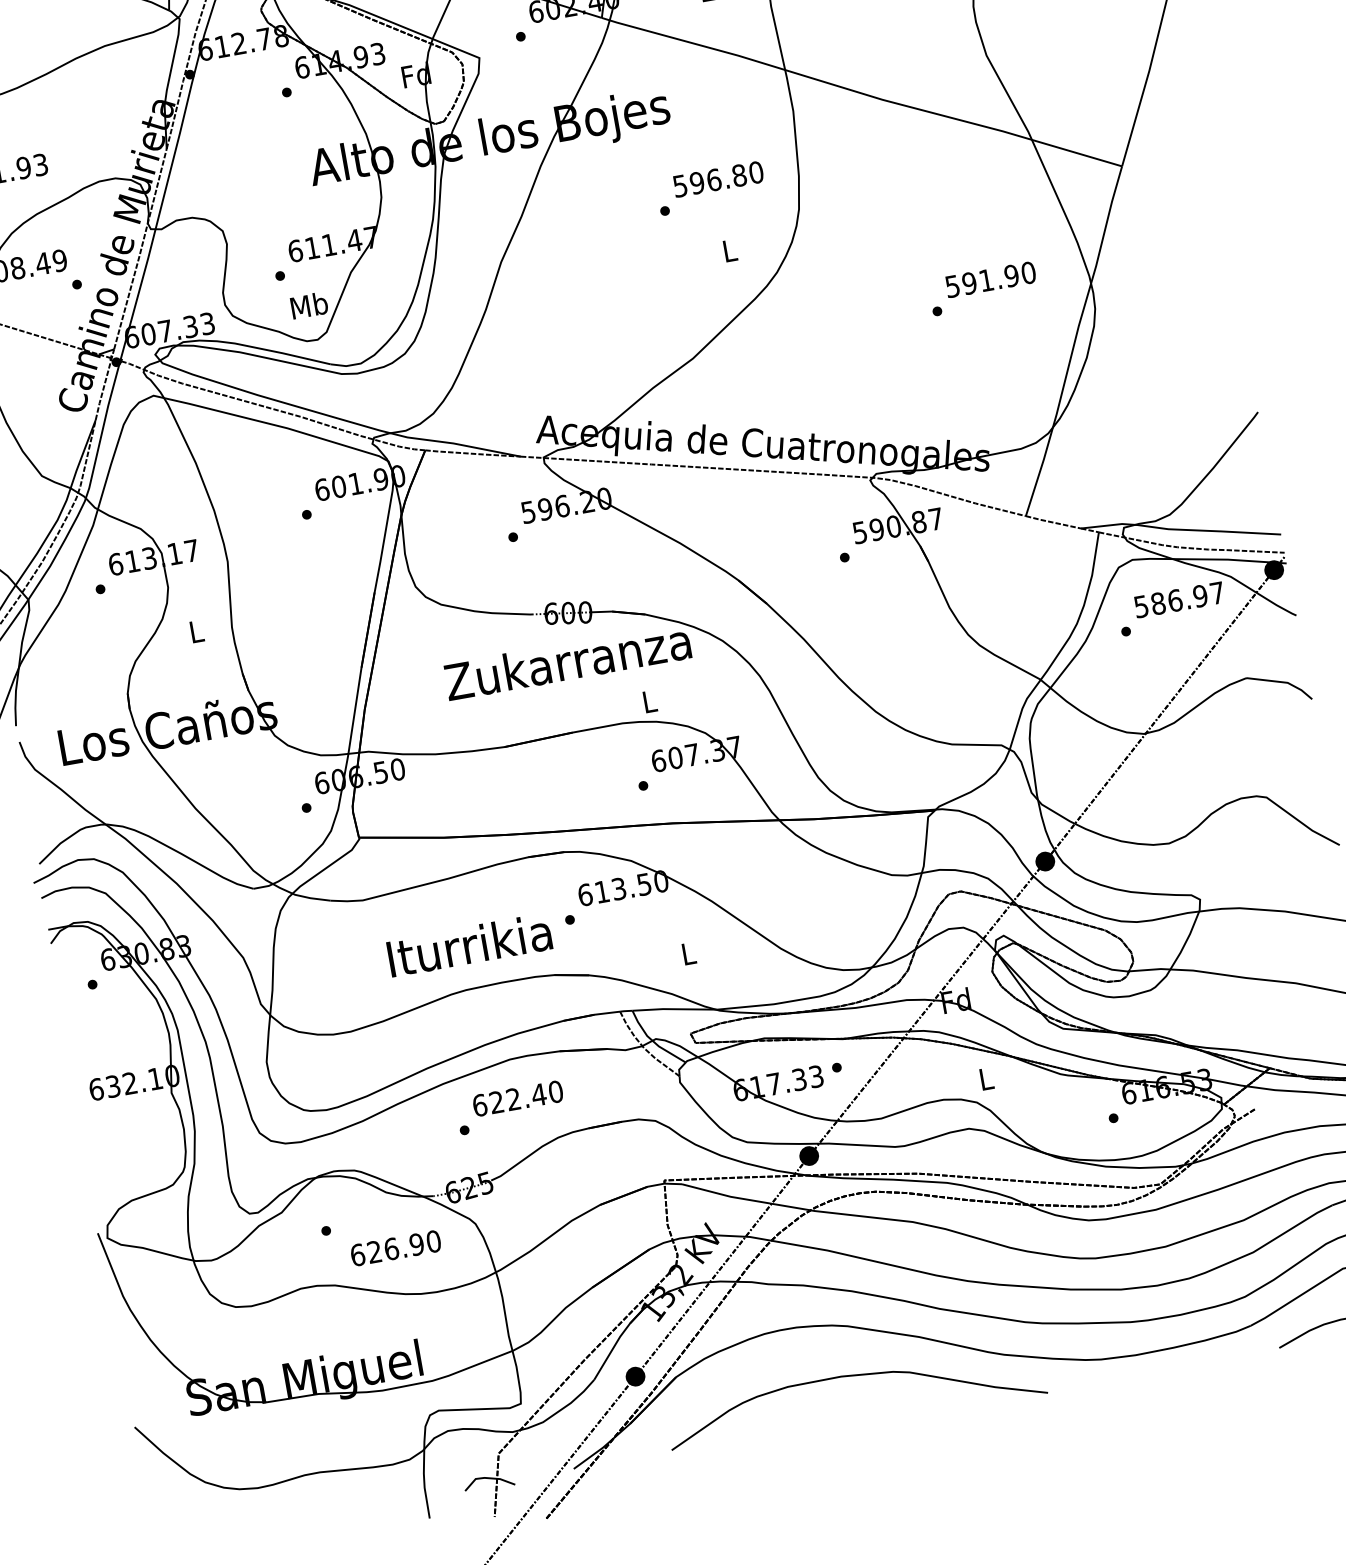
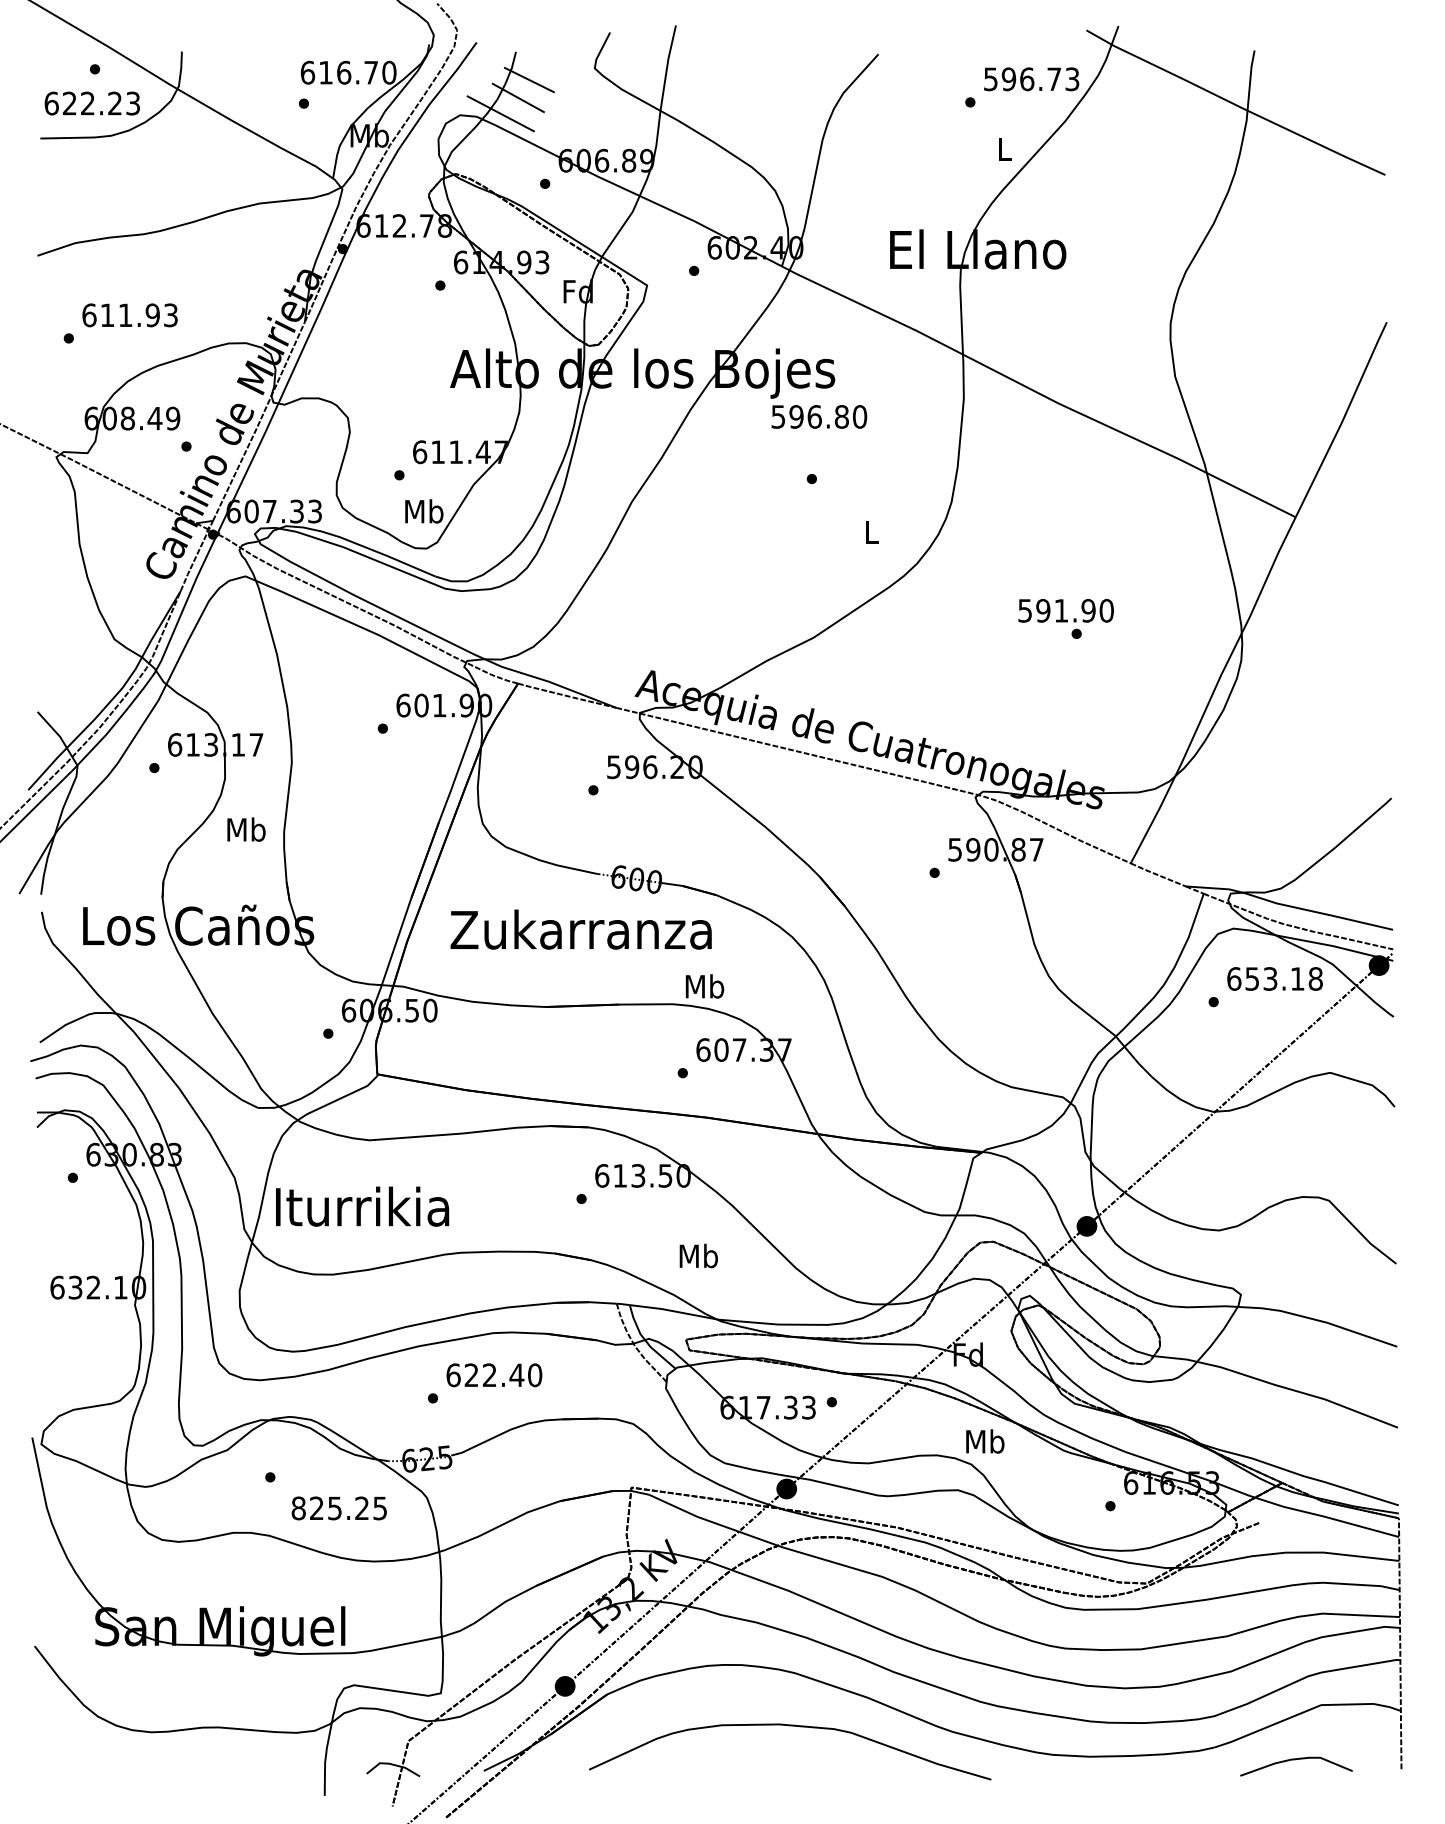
text: (718, 178) -> (819, 416), moved
text: (990, 279) -> (1065, 610), moved
text: (1178, 599) -> (1274, 978), 586.97 -> 653.18
text: (196, 631) -> (246, 829), L -> Mb
text: (567, 661) -> (580, 929), moved
text: (649, 701) -> (704, 986), L -> Mb
text: (469, 945) -> (362, 1206), moved
text: (688, 953) -> (698, 1255), L -> Mb
text: (986, 1078) -> (985, 1441), L -> Mb
text: (395, 1248) -> (339, 1508), 626.90 -> 825.25

